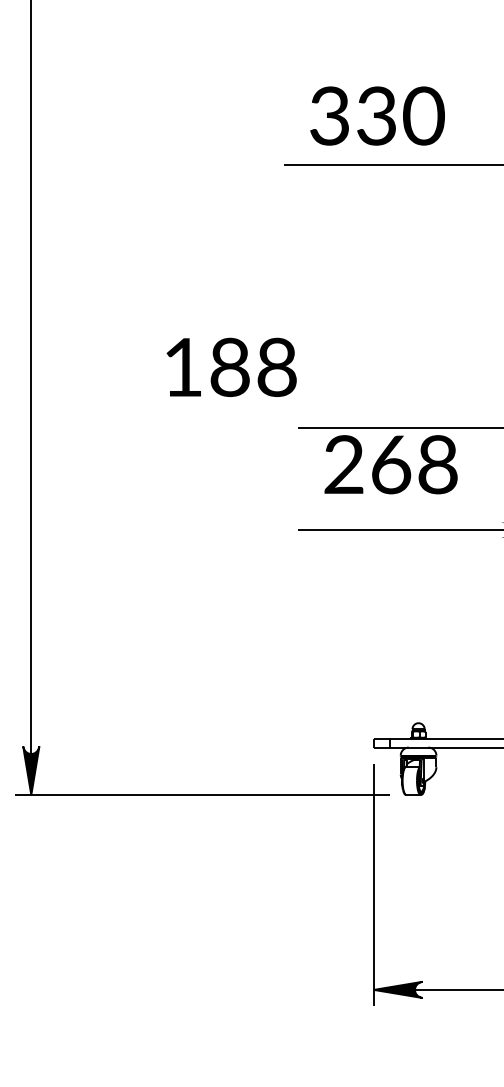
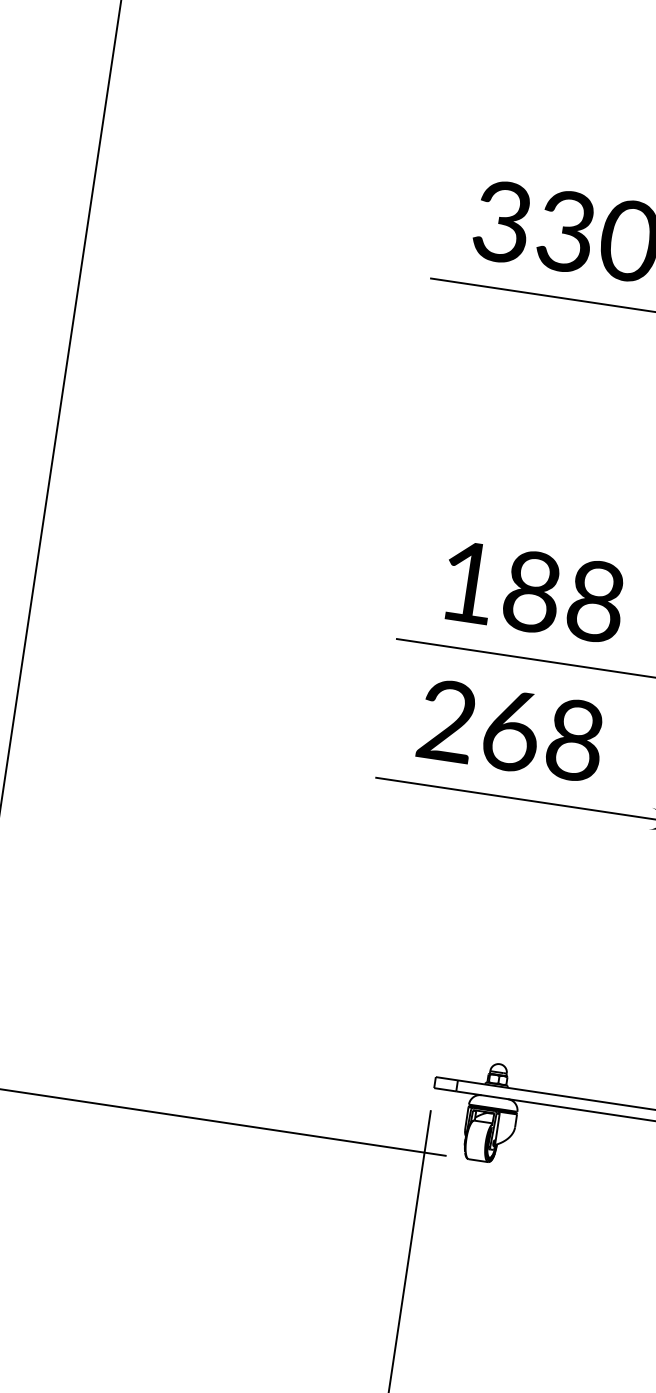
text: (231, 366) -> (534, 590), moved
text: (390, 464) -> (510, 730), moved

